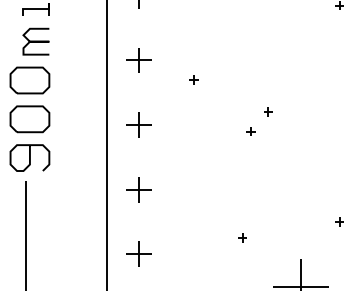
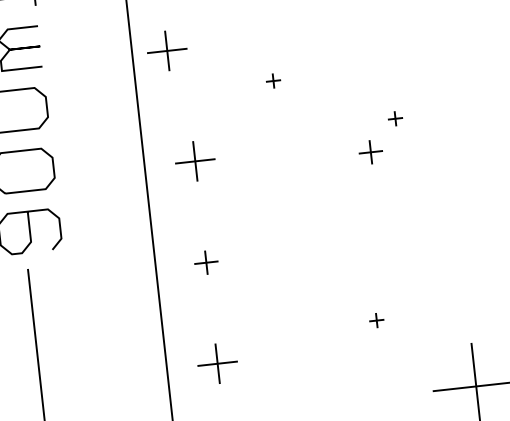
part: (138, 60) -> (166, 51), moved
part: (250, 131) -> (370, 152), size x1.6
part: (138, 189) -> (205, 262), size x0.6

